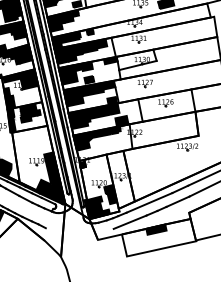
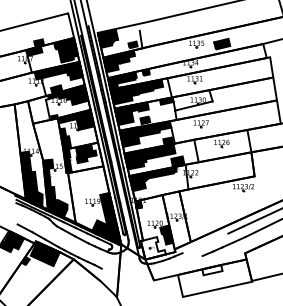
line: (149, 203) -> (205, 243), removed
fill: (96, 208) -> (152, 248), removed
line: (129, 222) -> (185, 262), removed
fill: (156, 230) -> (212, 270), removed

